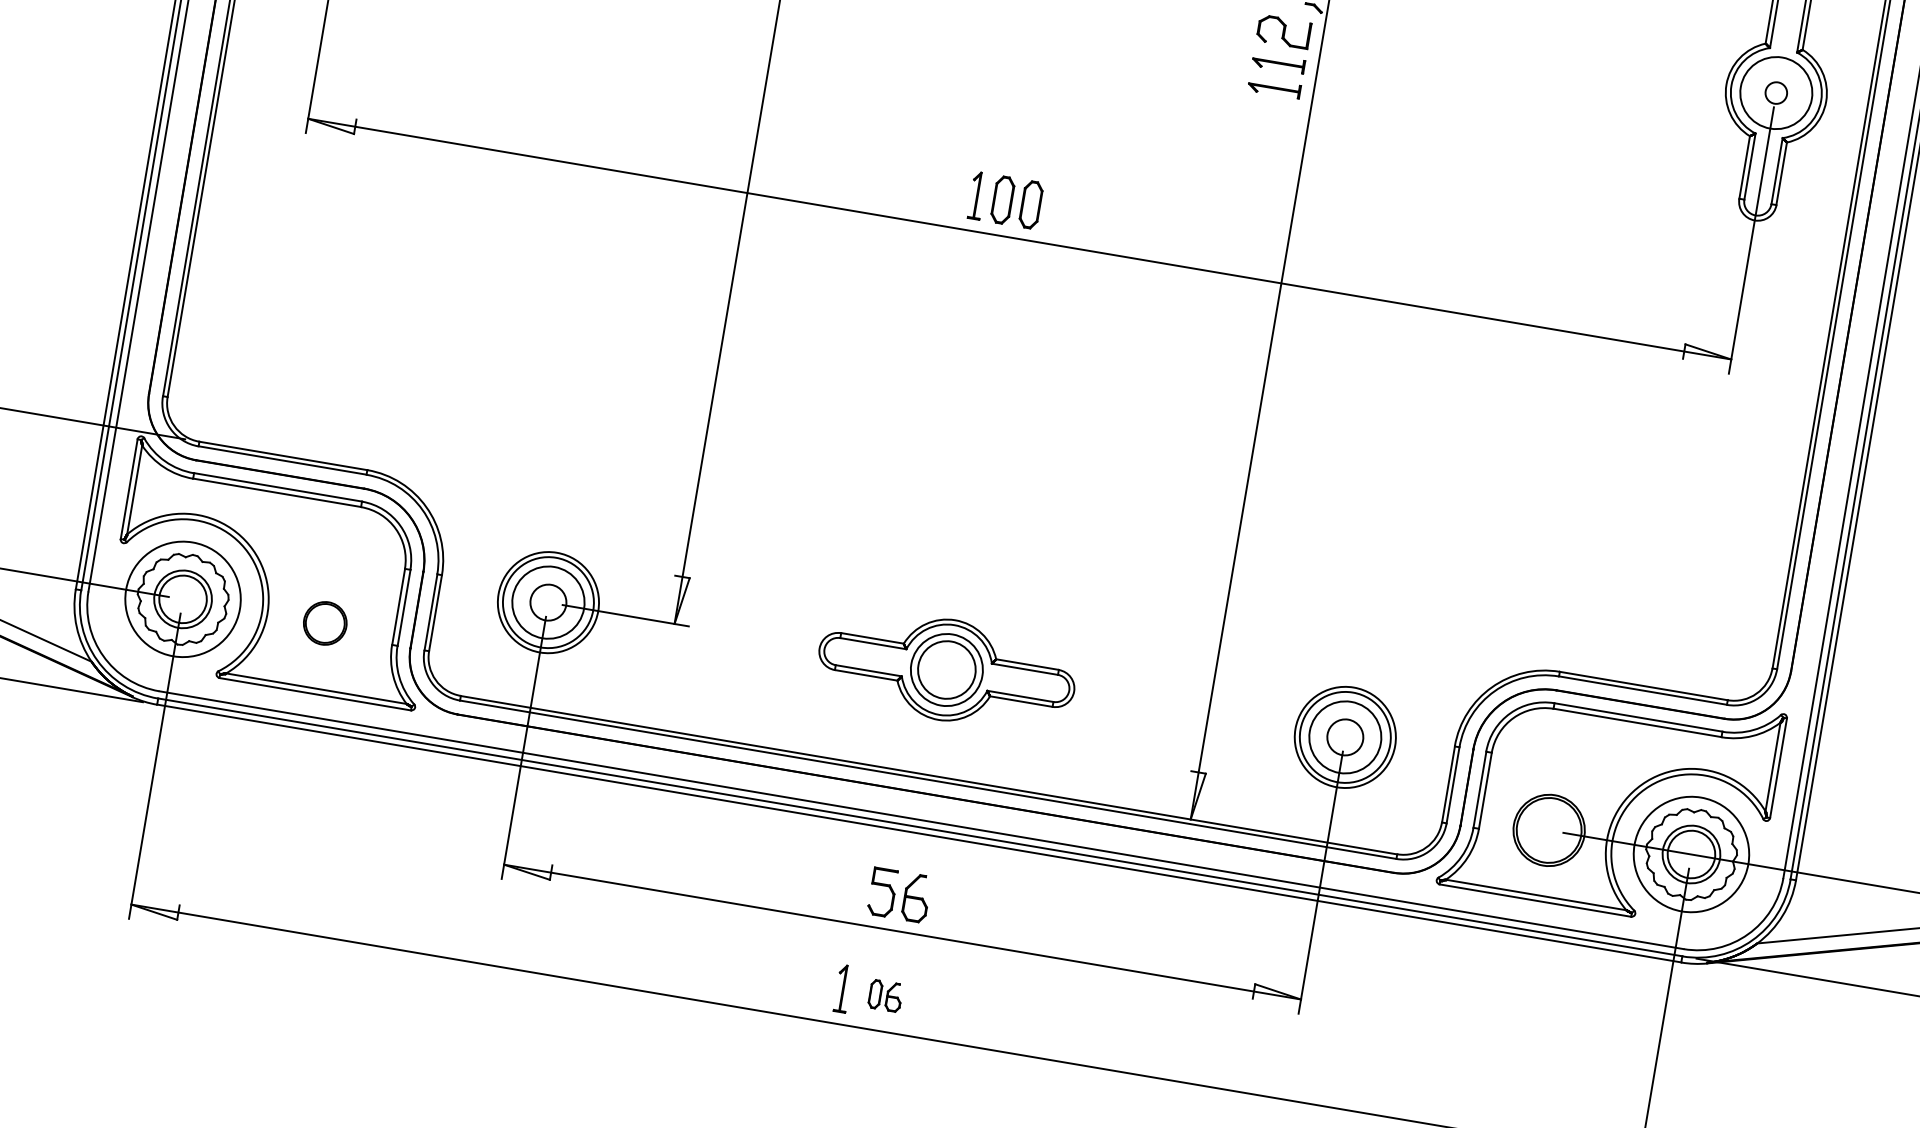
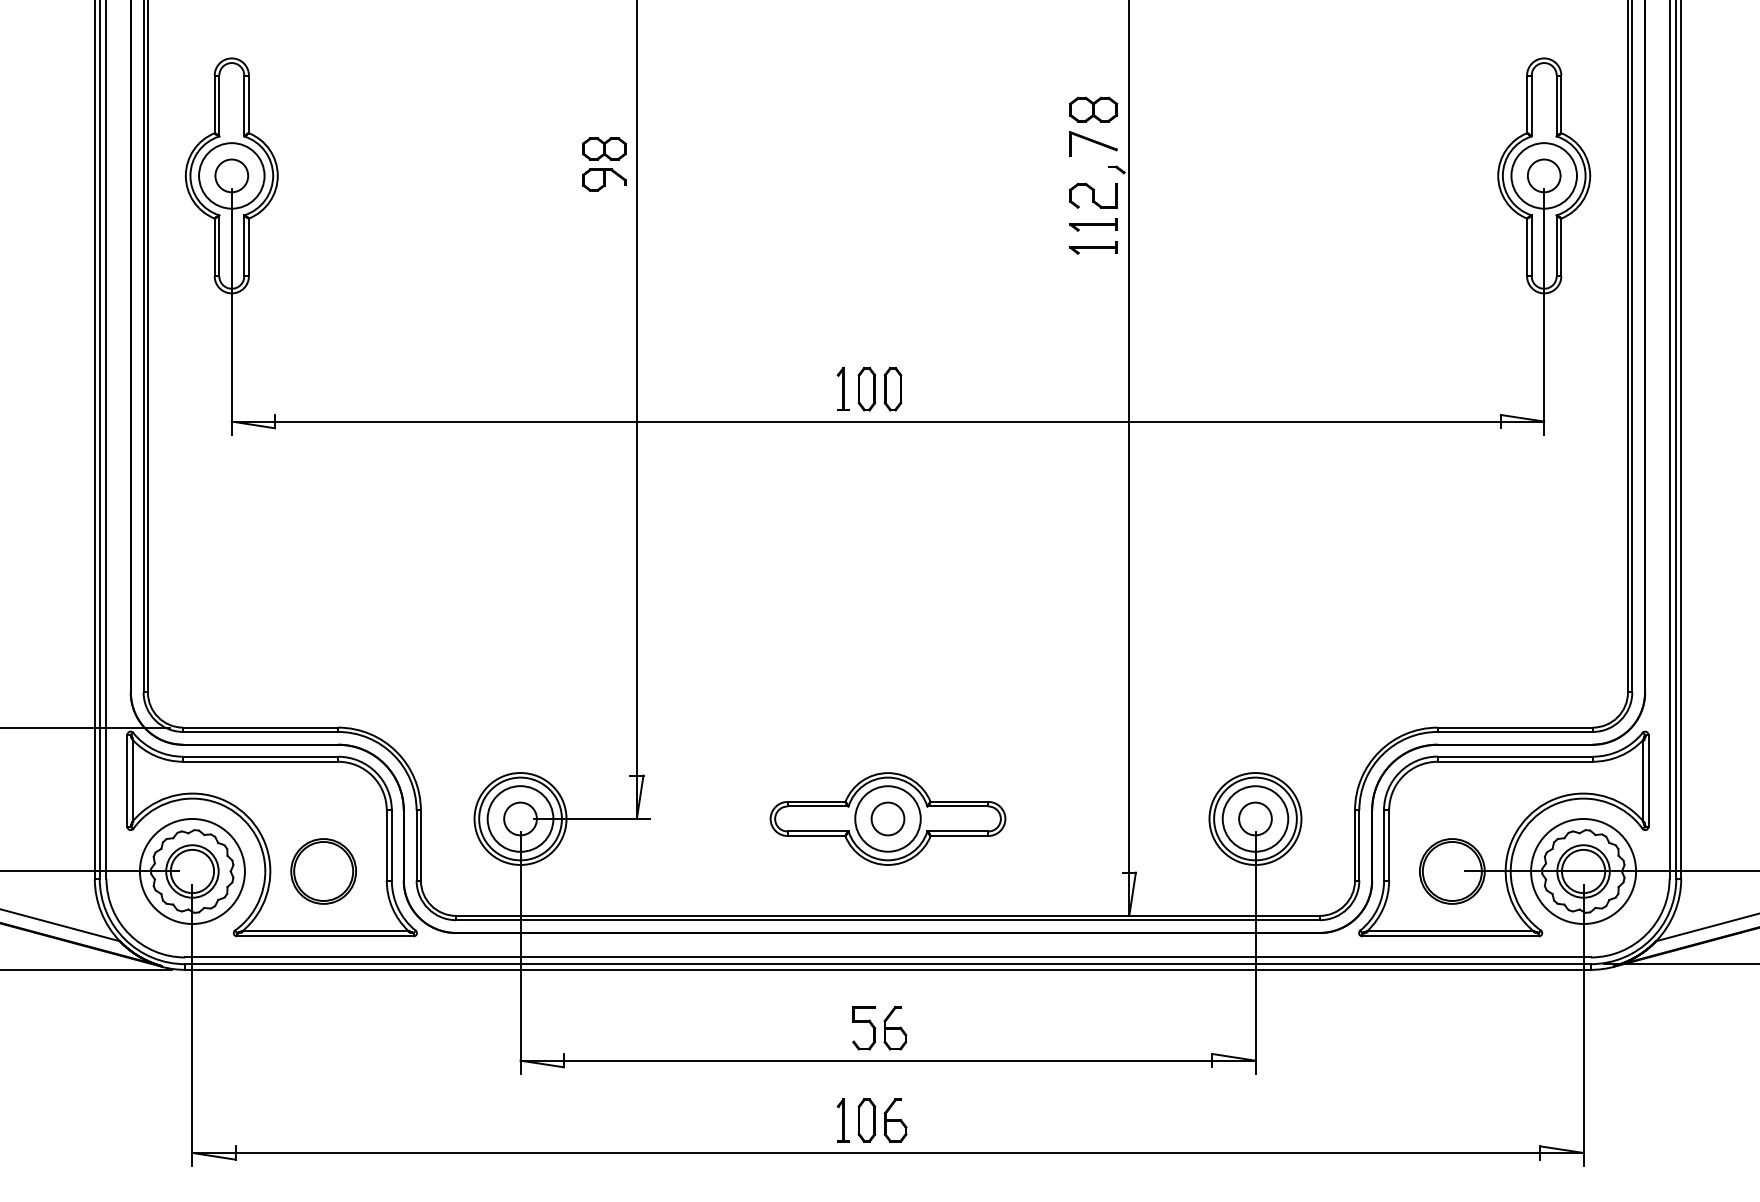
circle: (1775, 92) -> (1543, 175), size x1.67
part: (325, 623) -> (323, 871), size x1.67
circle: (946, 669) -> (887, 818), size x0.62
part: (885, 995) -> (882, 1120), size x1.67

